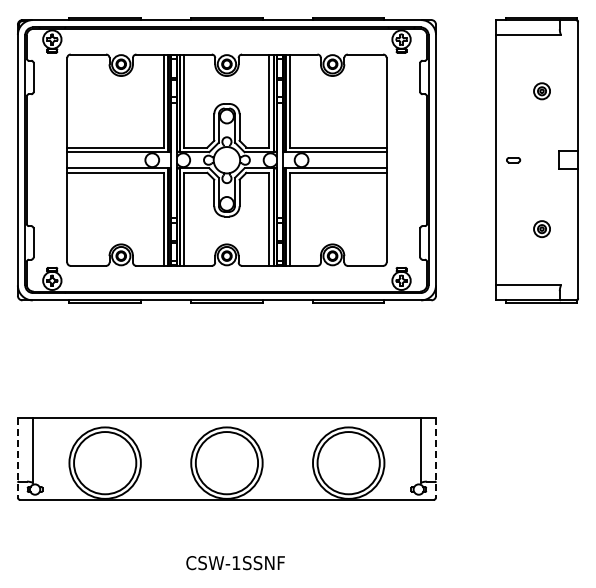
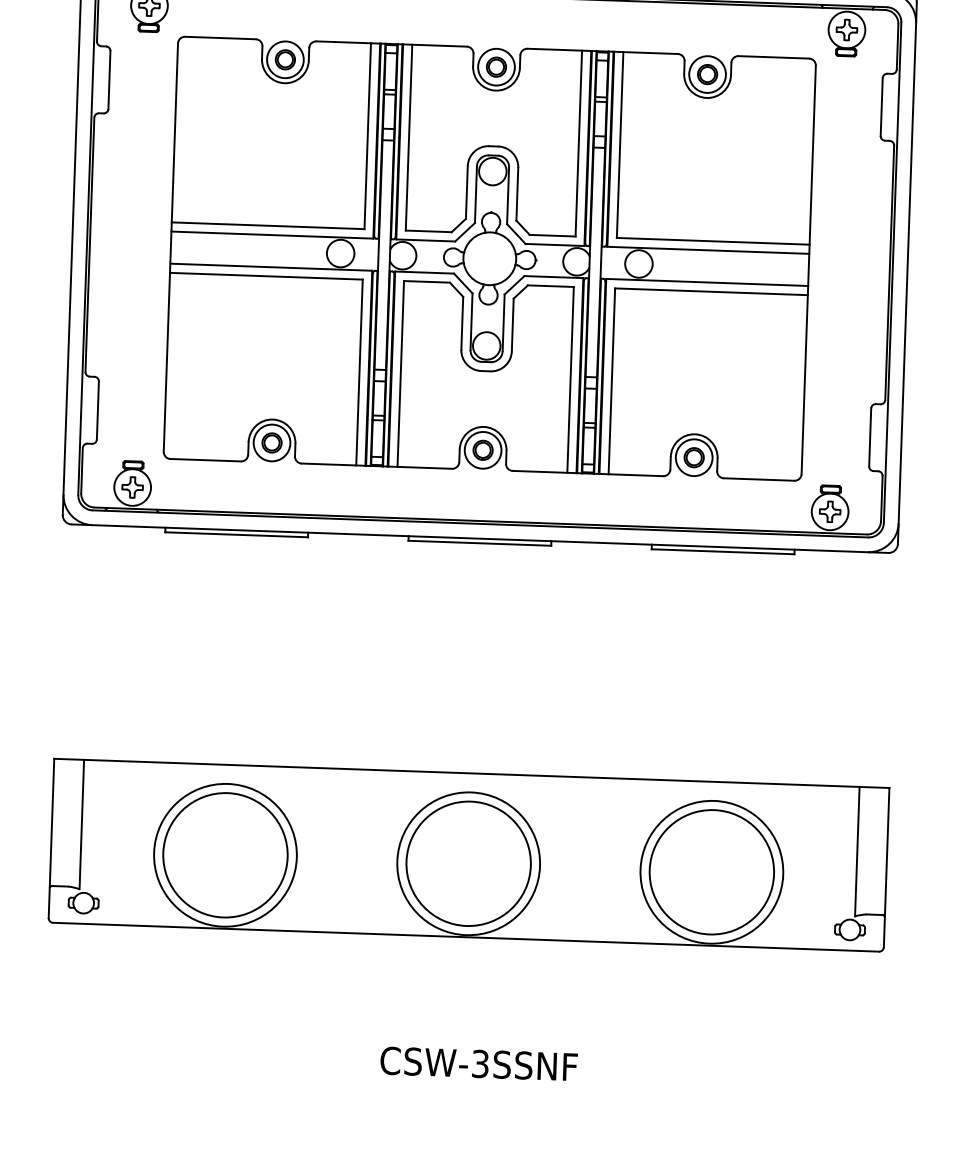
line: (17, 457) -> (50, 837), dashed -> solid
line: (436, 457) -> (887, 867), dashed -> solid
text: (236, 563) -> (480, 1064), CSW-1SSNF -> CSW-3SSNF

